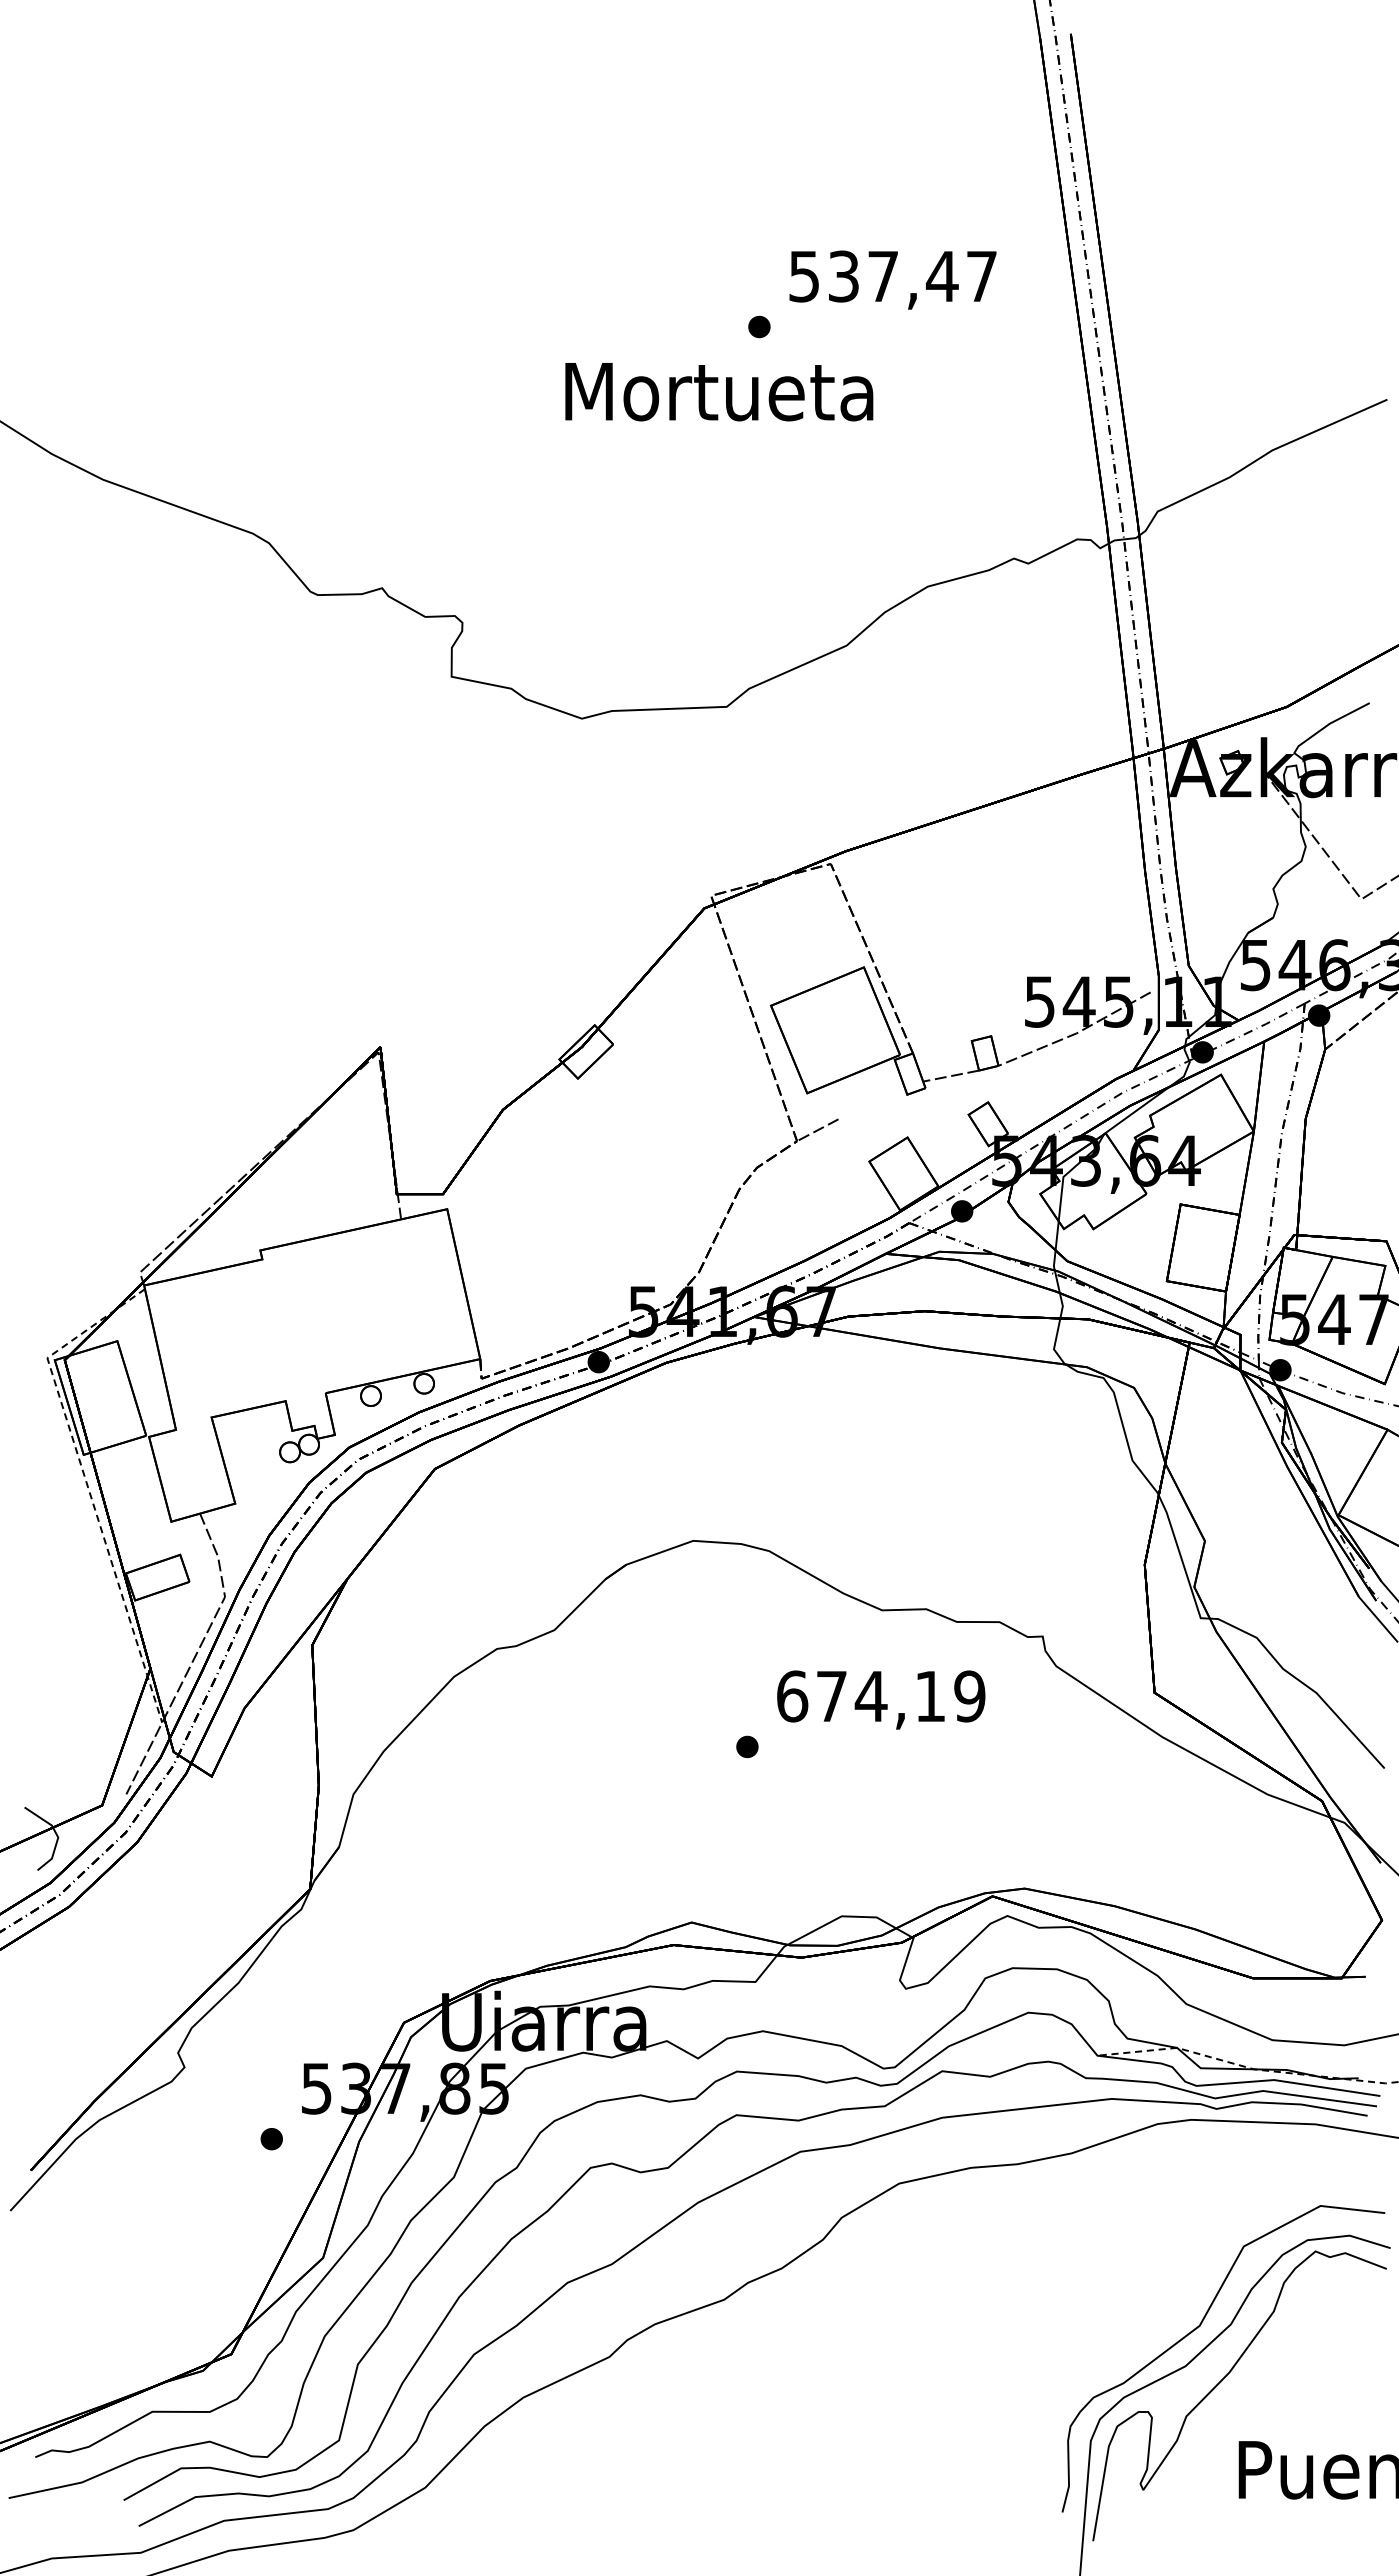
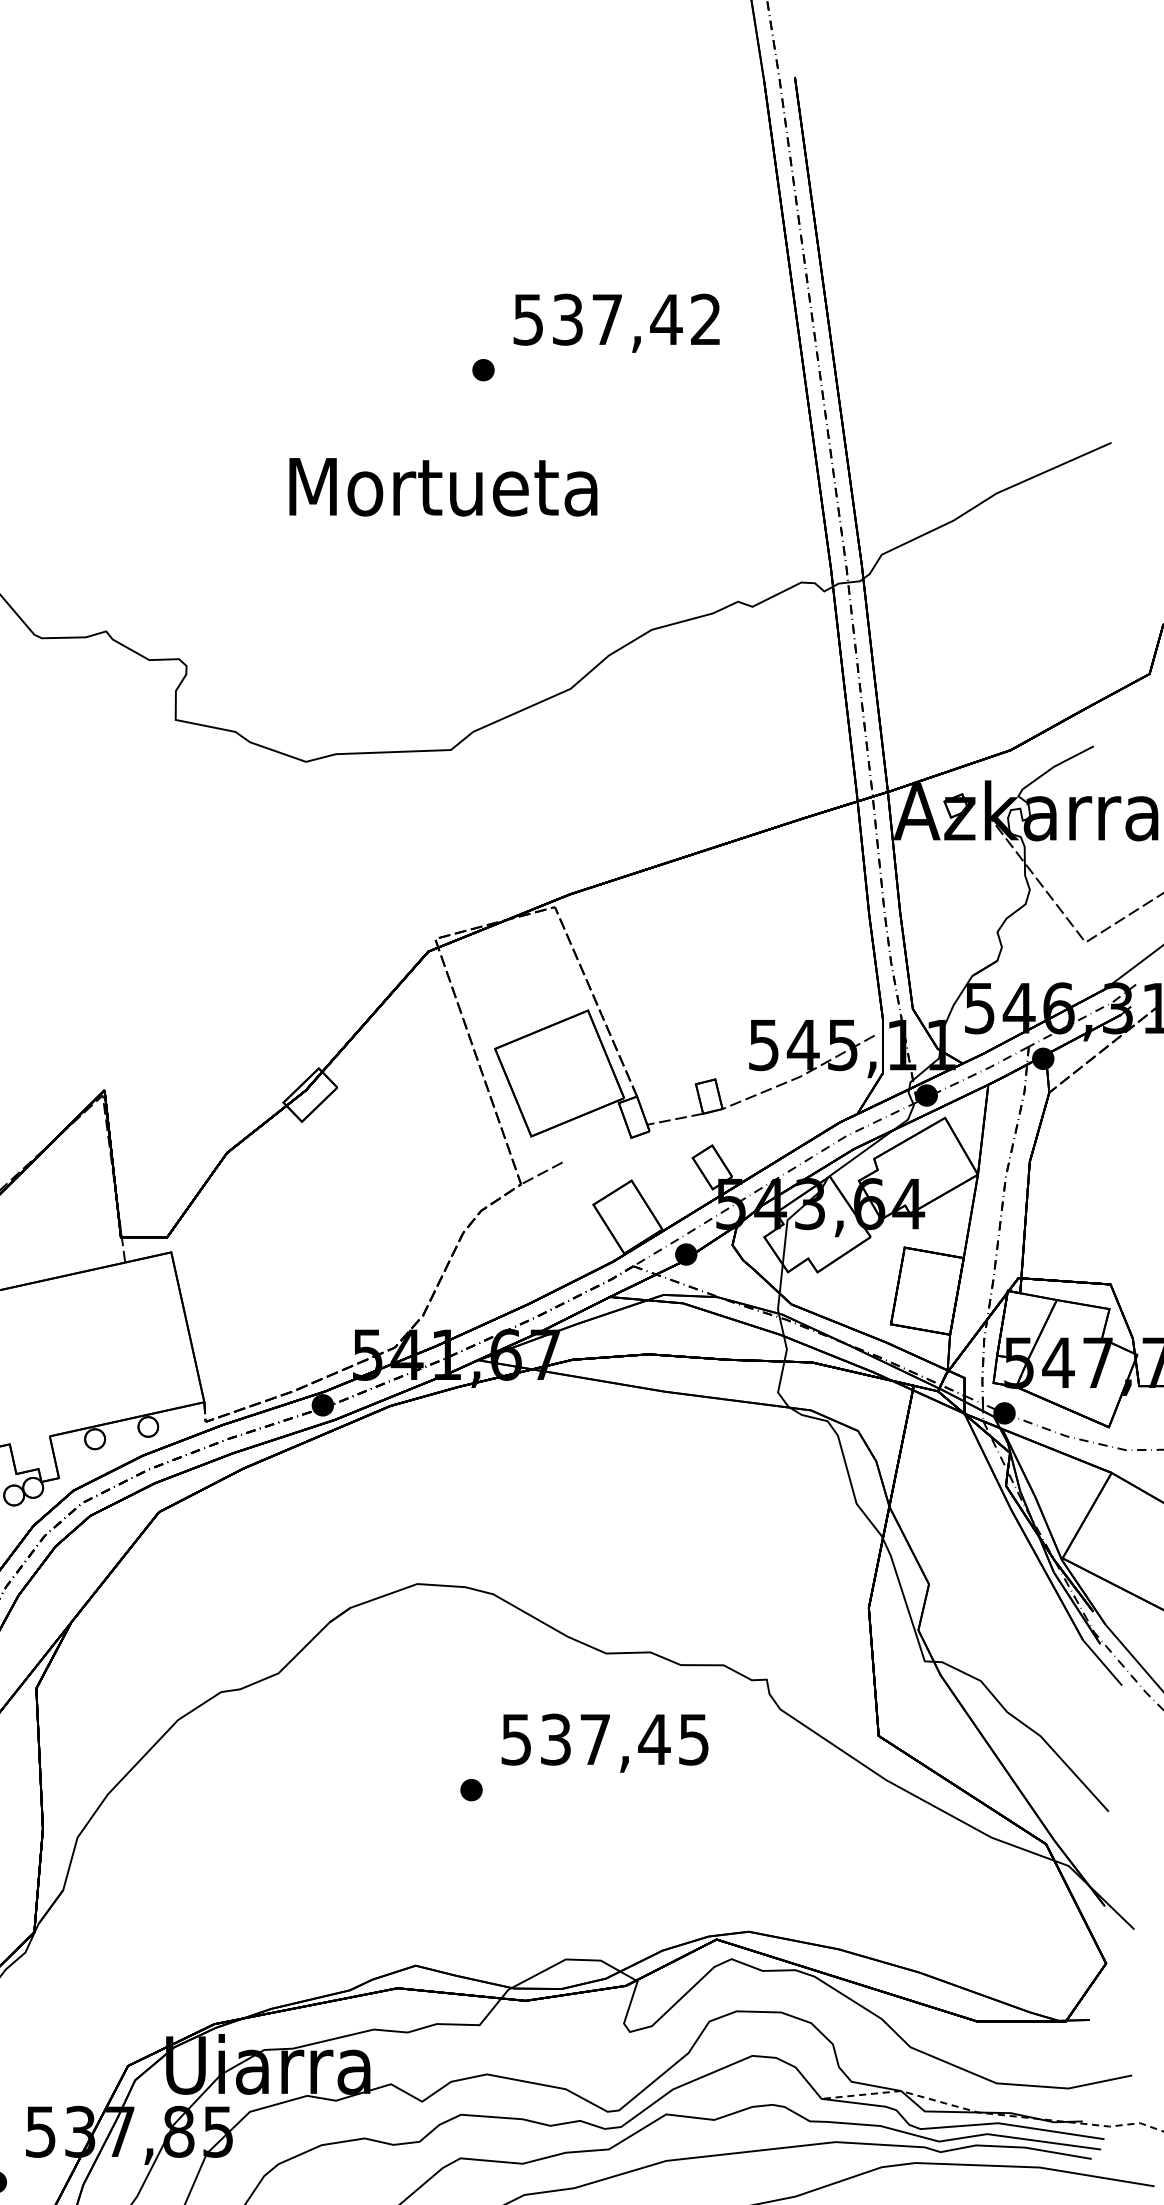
text: (981, 275) -> (705, 318), 537,47 -> 537,42
text: (719, 392) -> (443, 487), moved
text: (881, 1696) -> (605, 1739), 674,19 -> 537,45

